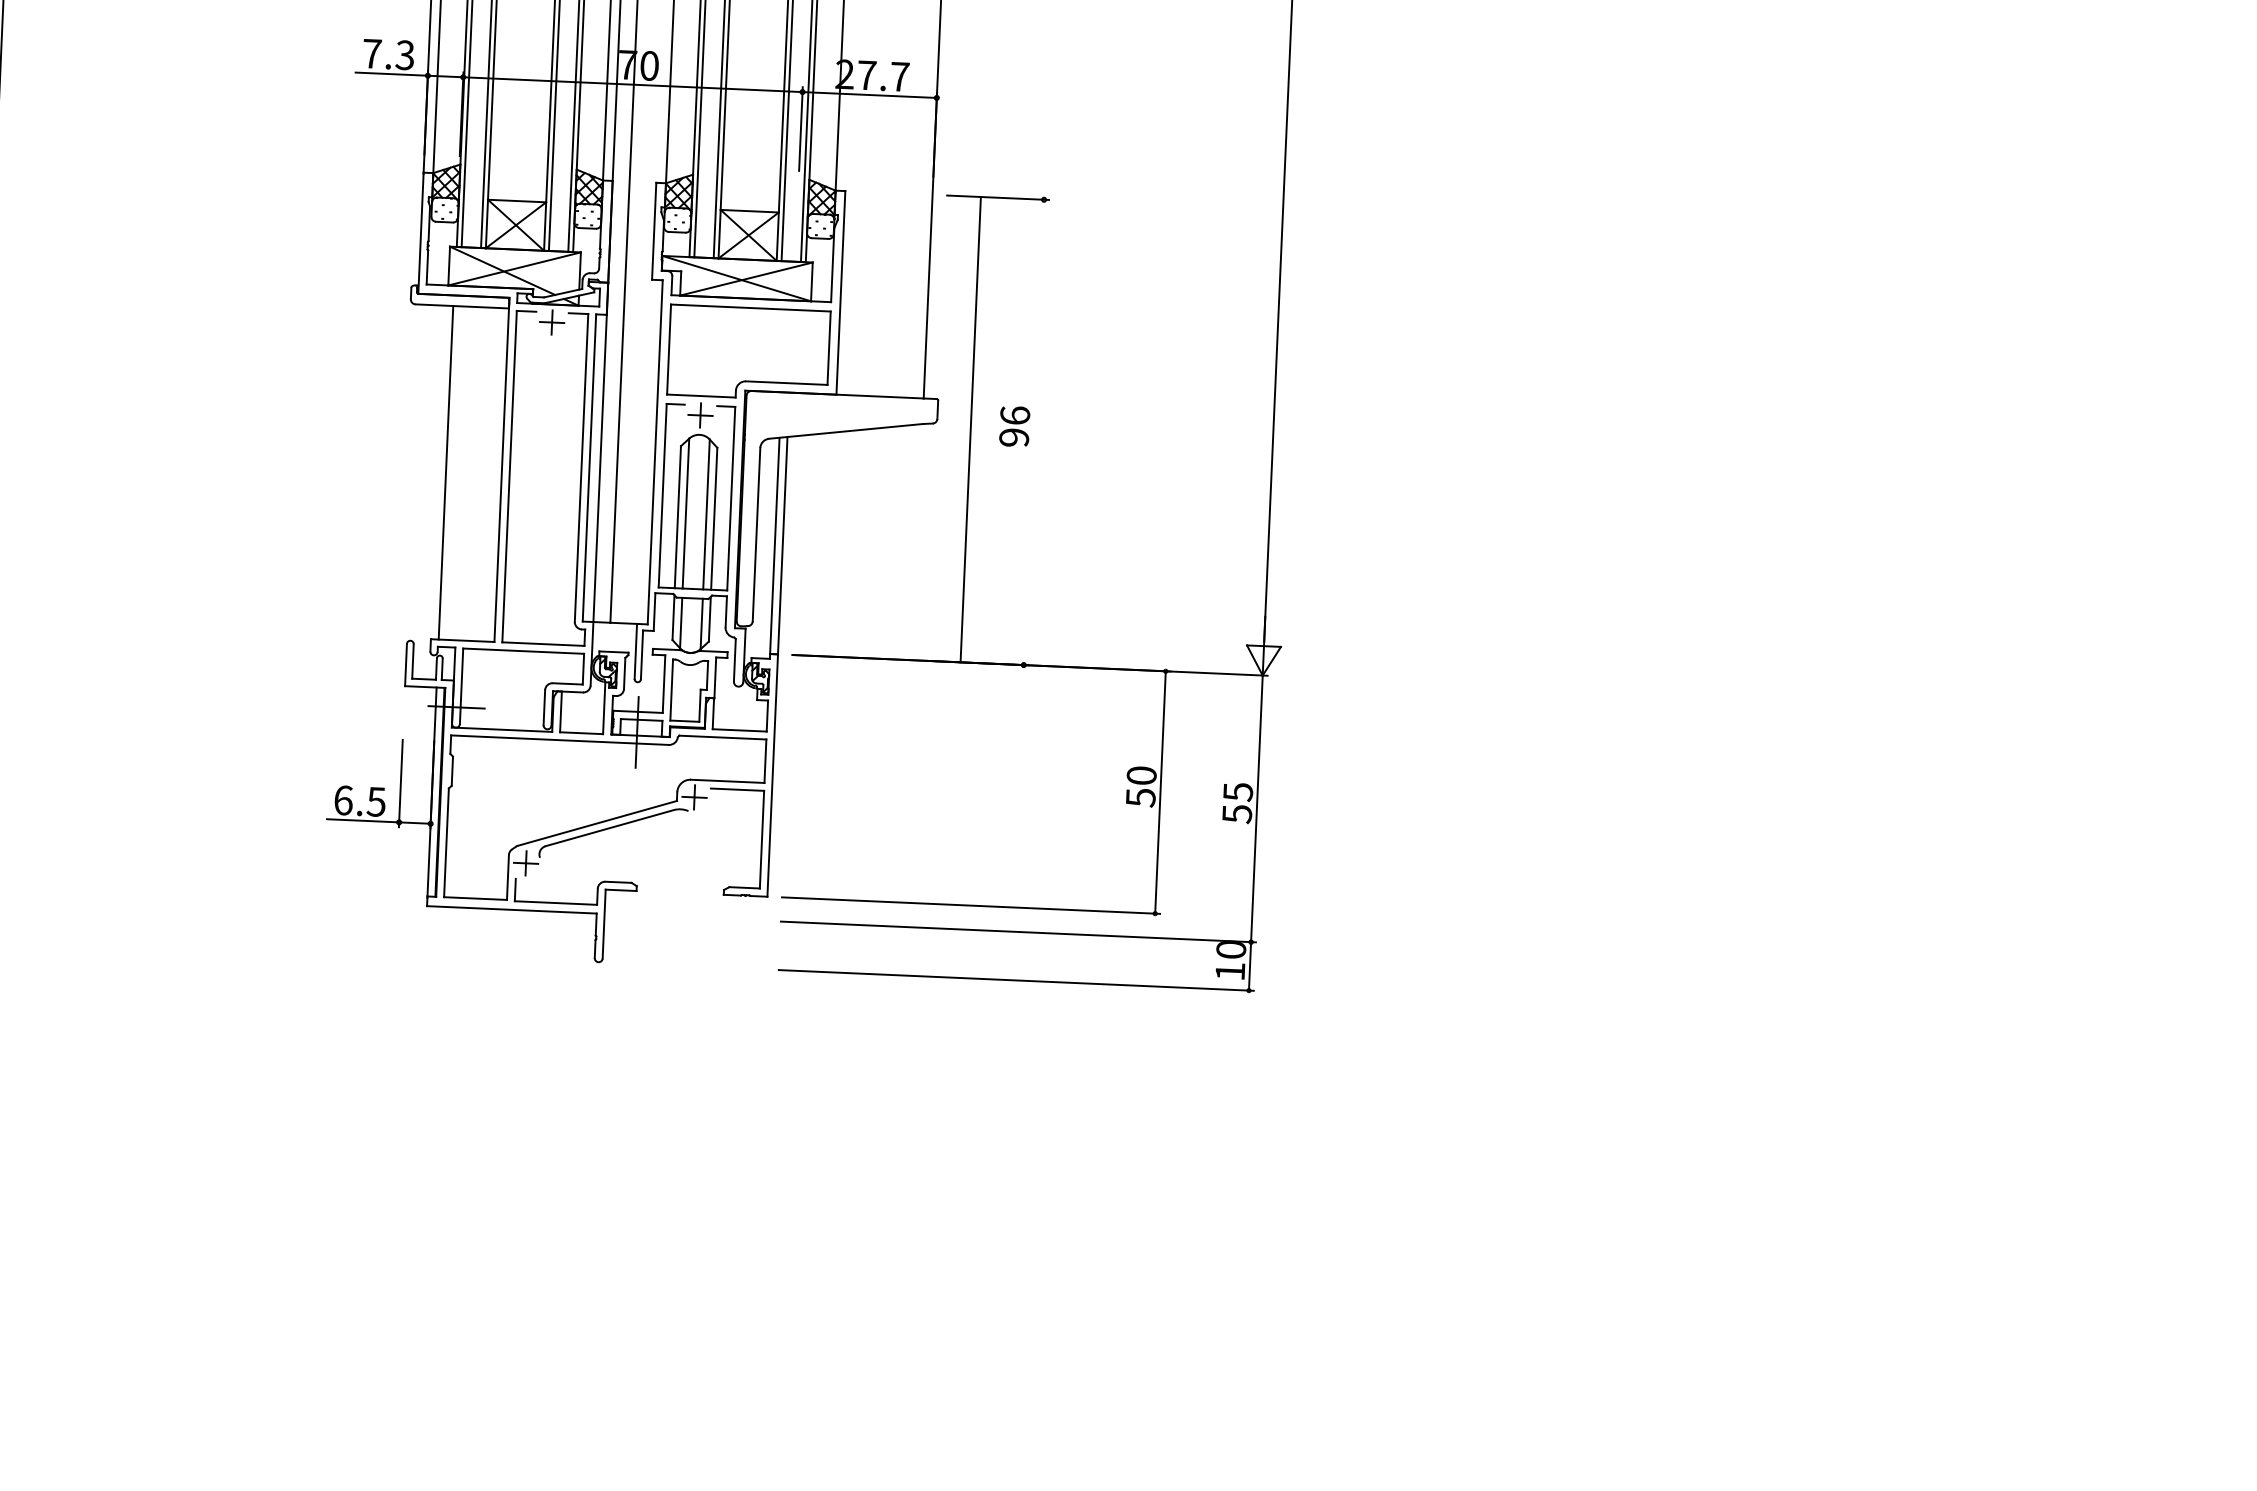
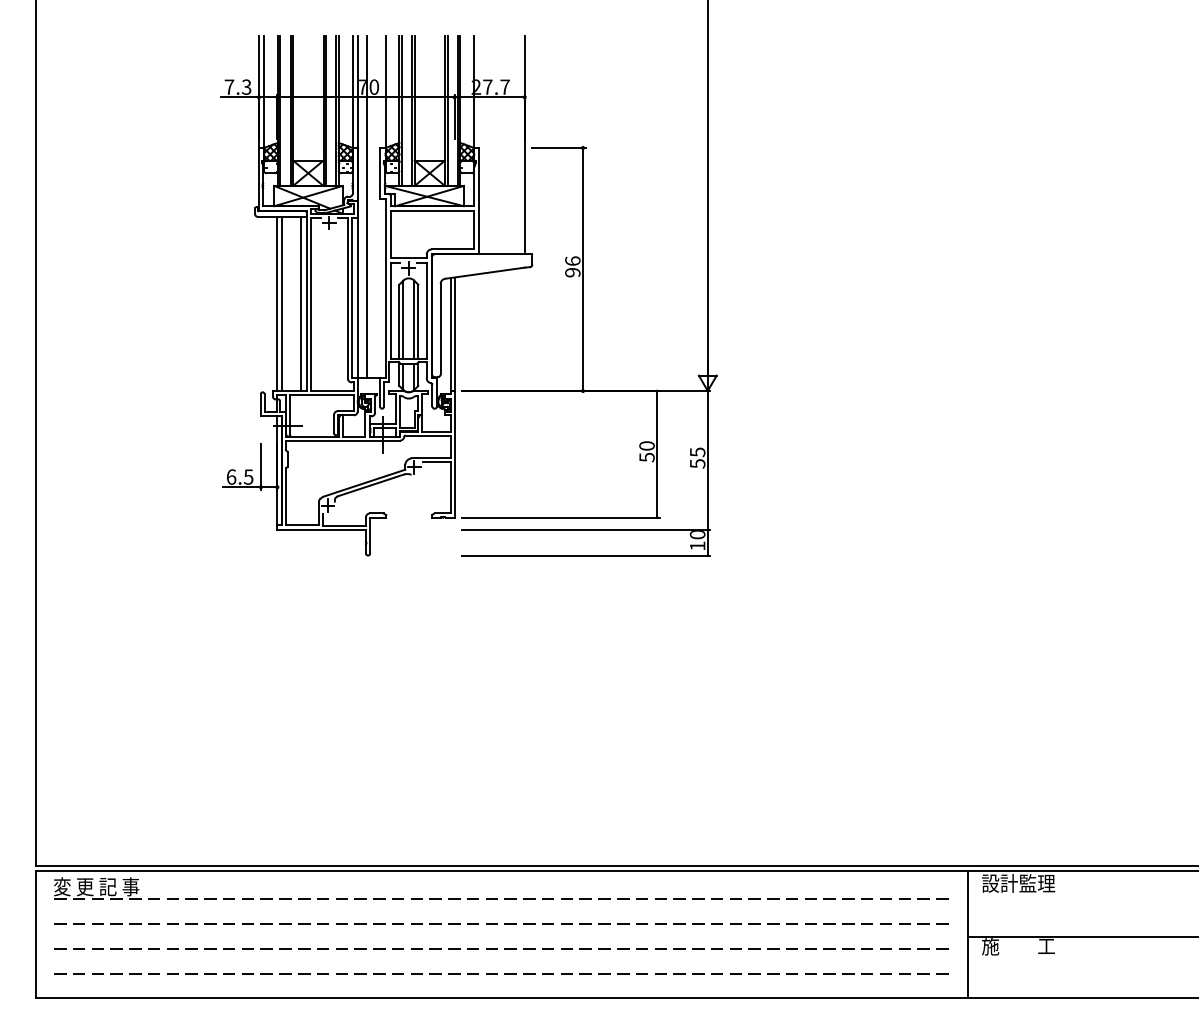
line: (971, 429) -> (583, 269), moved
line: (453, 472) -> (281, 303), added
line: (490, 473) -> (300, 303), added

